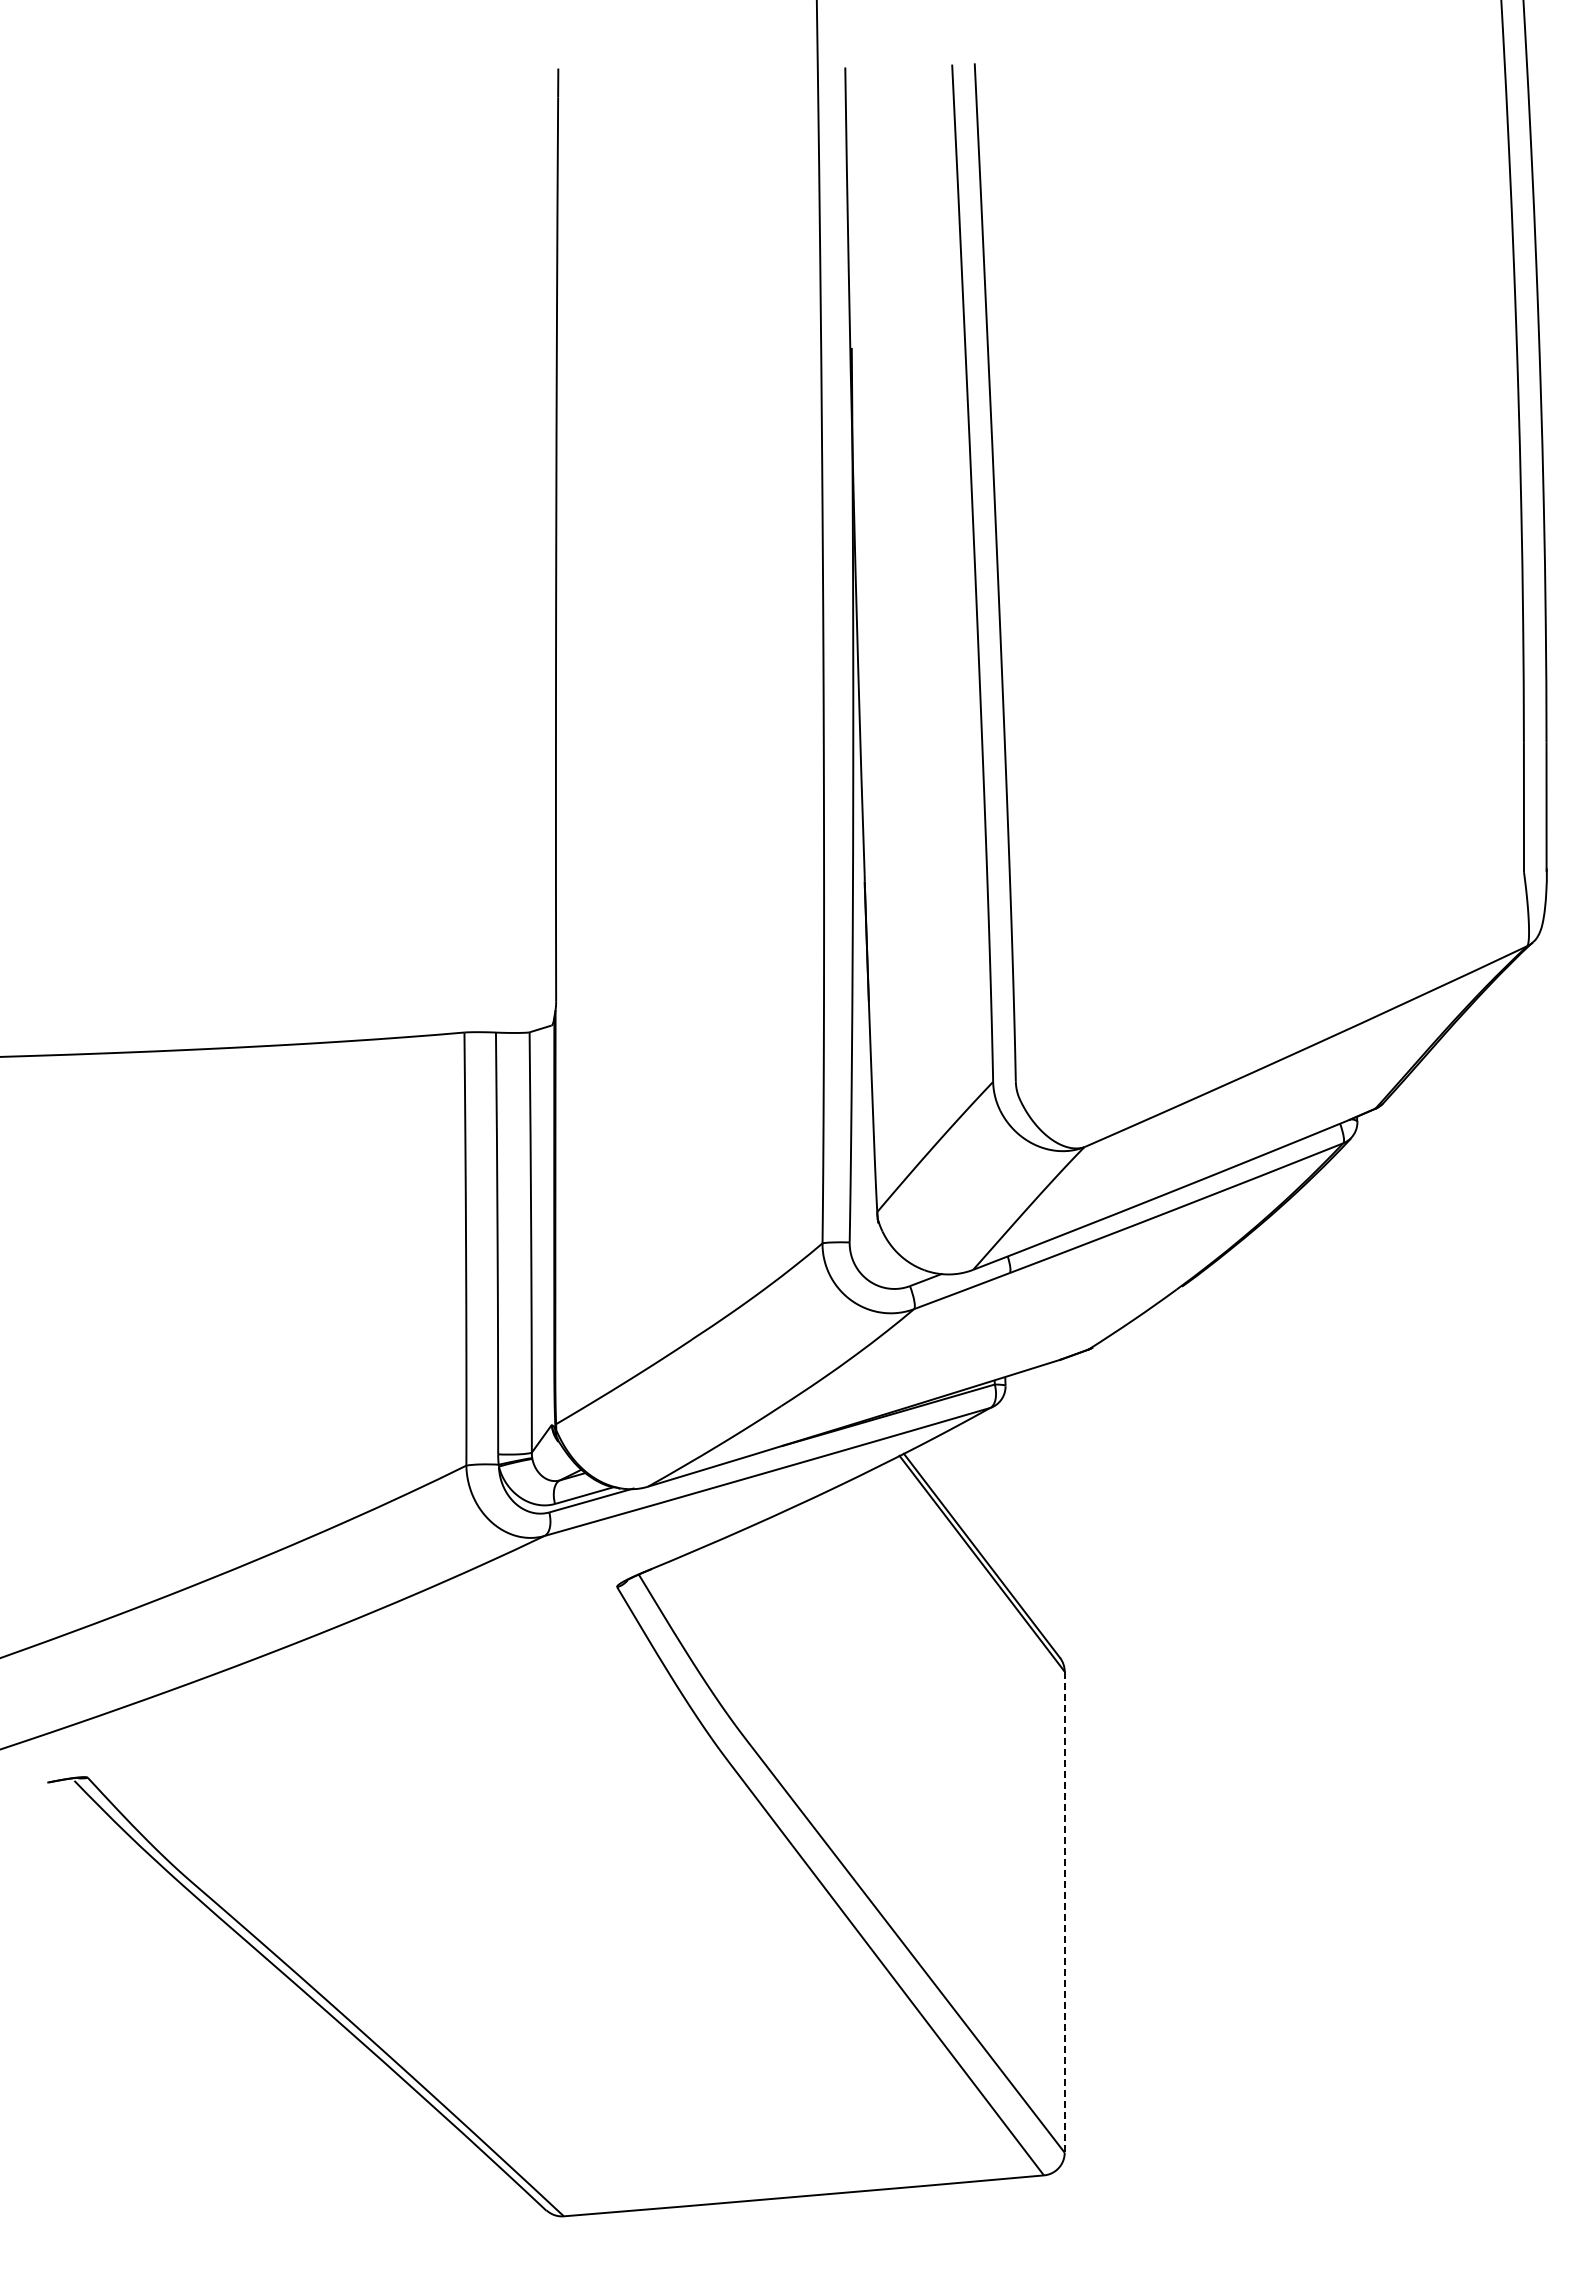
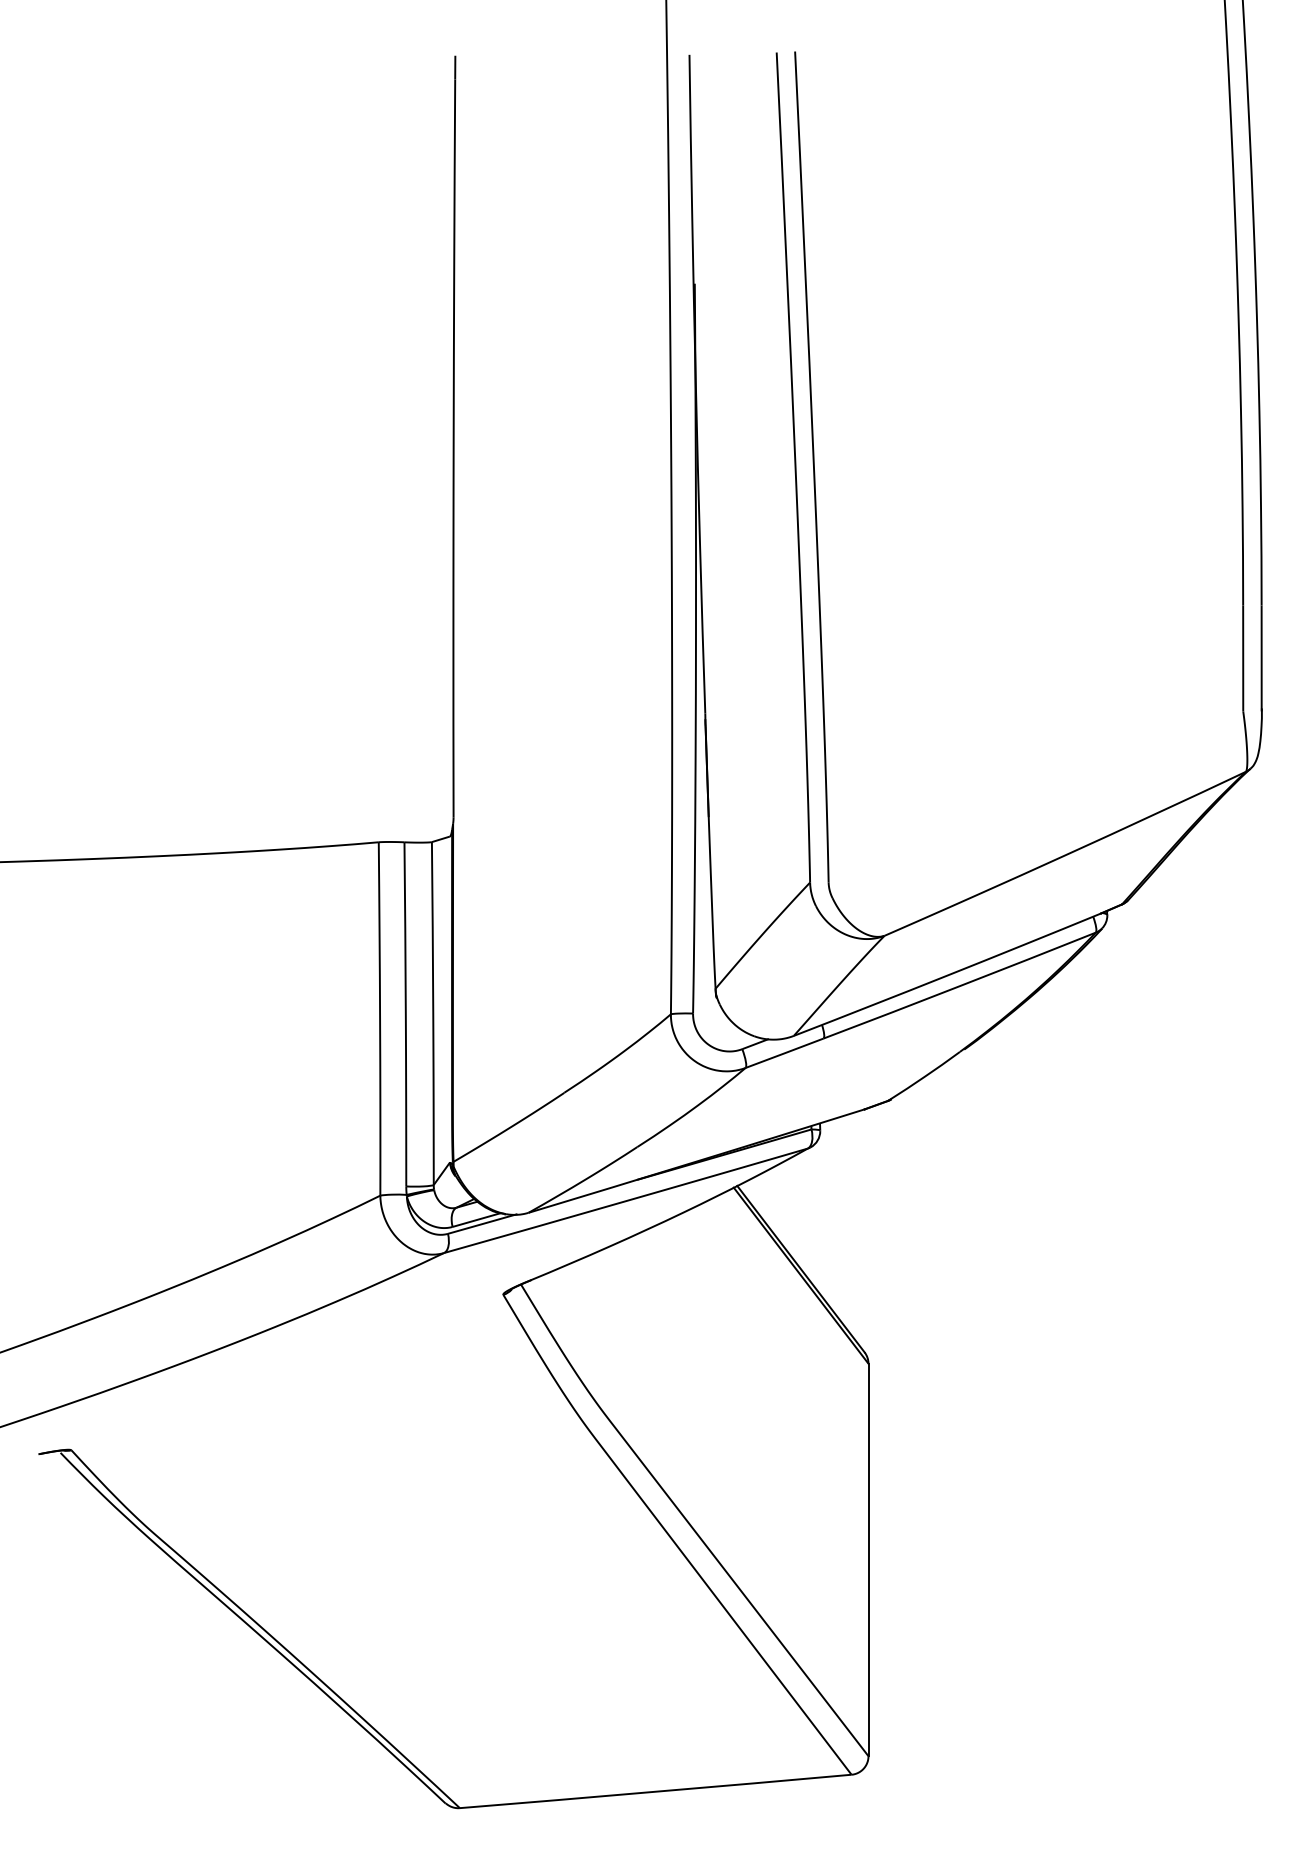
line: (1064, 1912) -> (868, 1560), dashed -> solid

